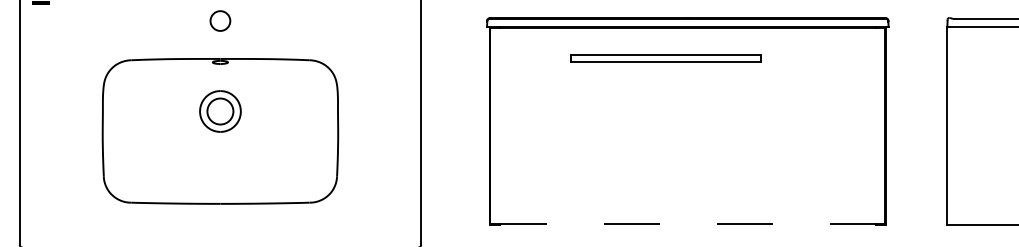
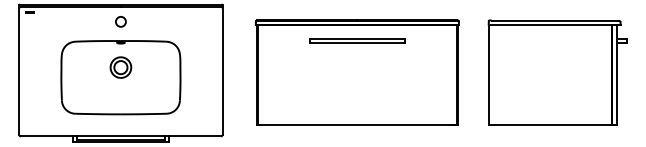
part: (666, 57) -> (357, 40), moved
line: (687, 223) -> (357, 124), dashed -> solid

